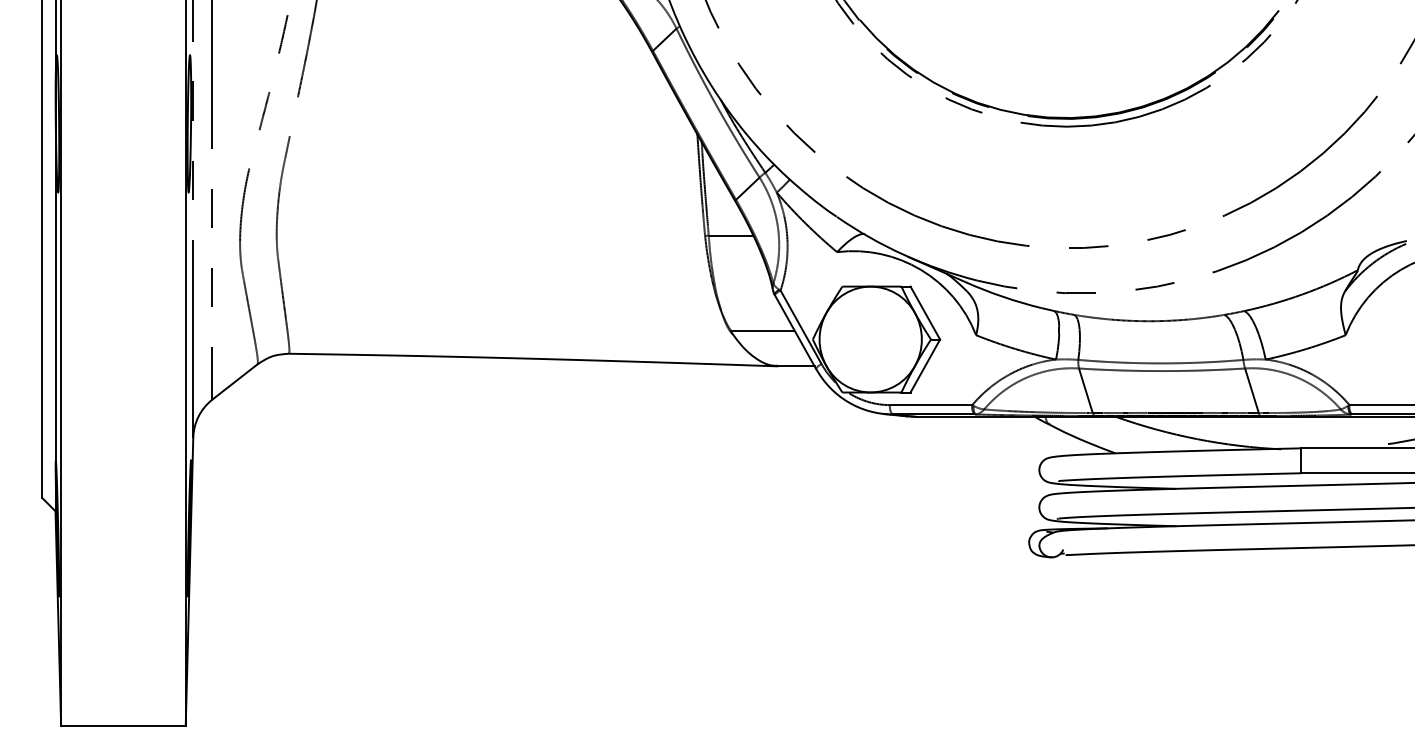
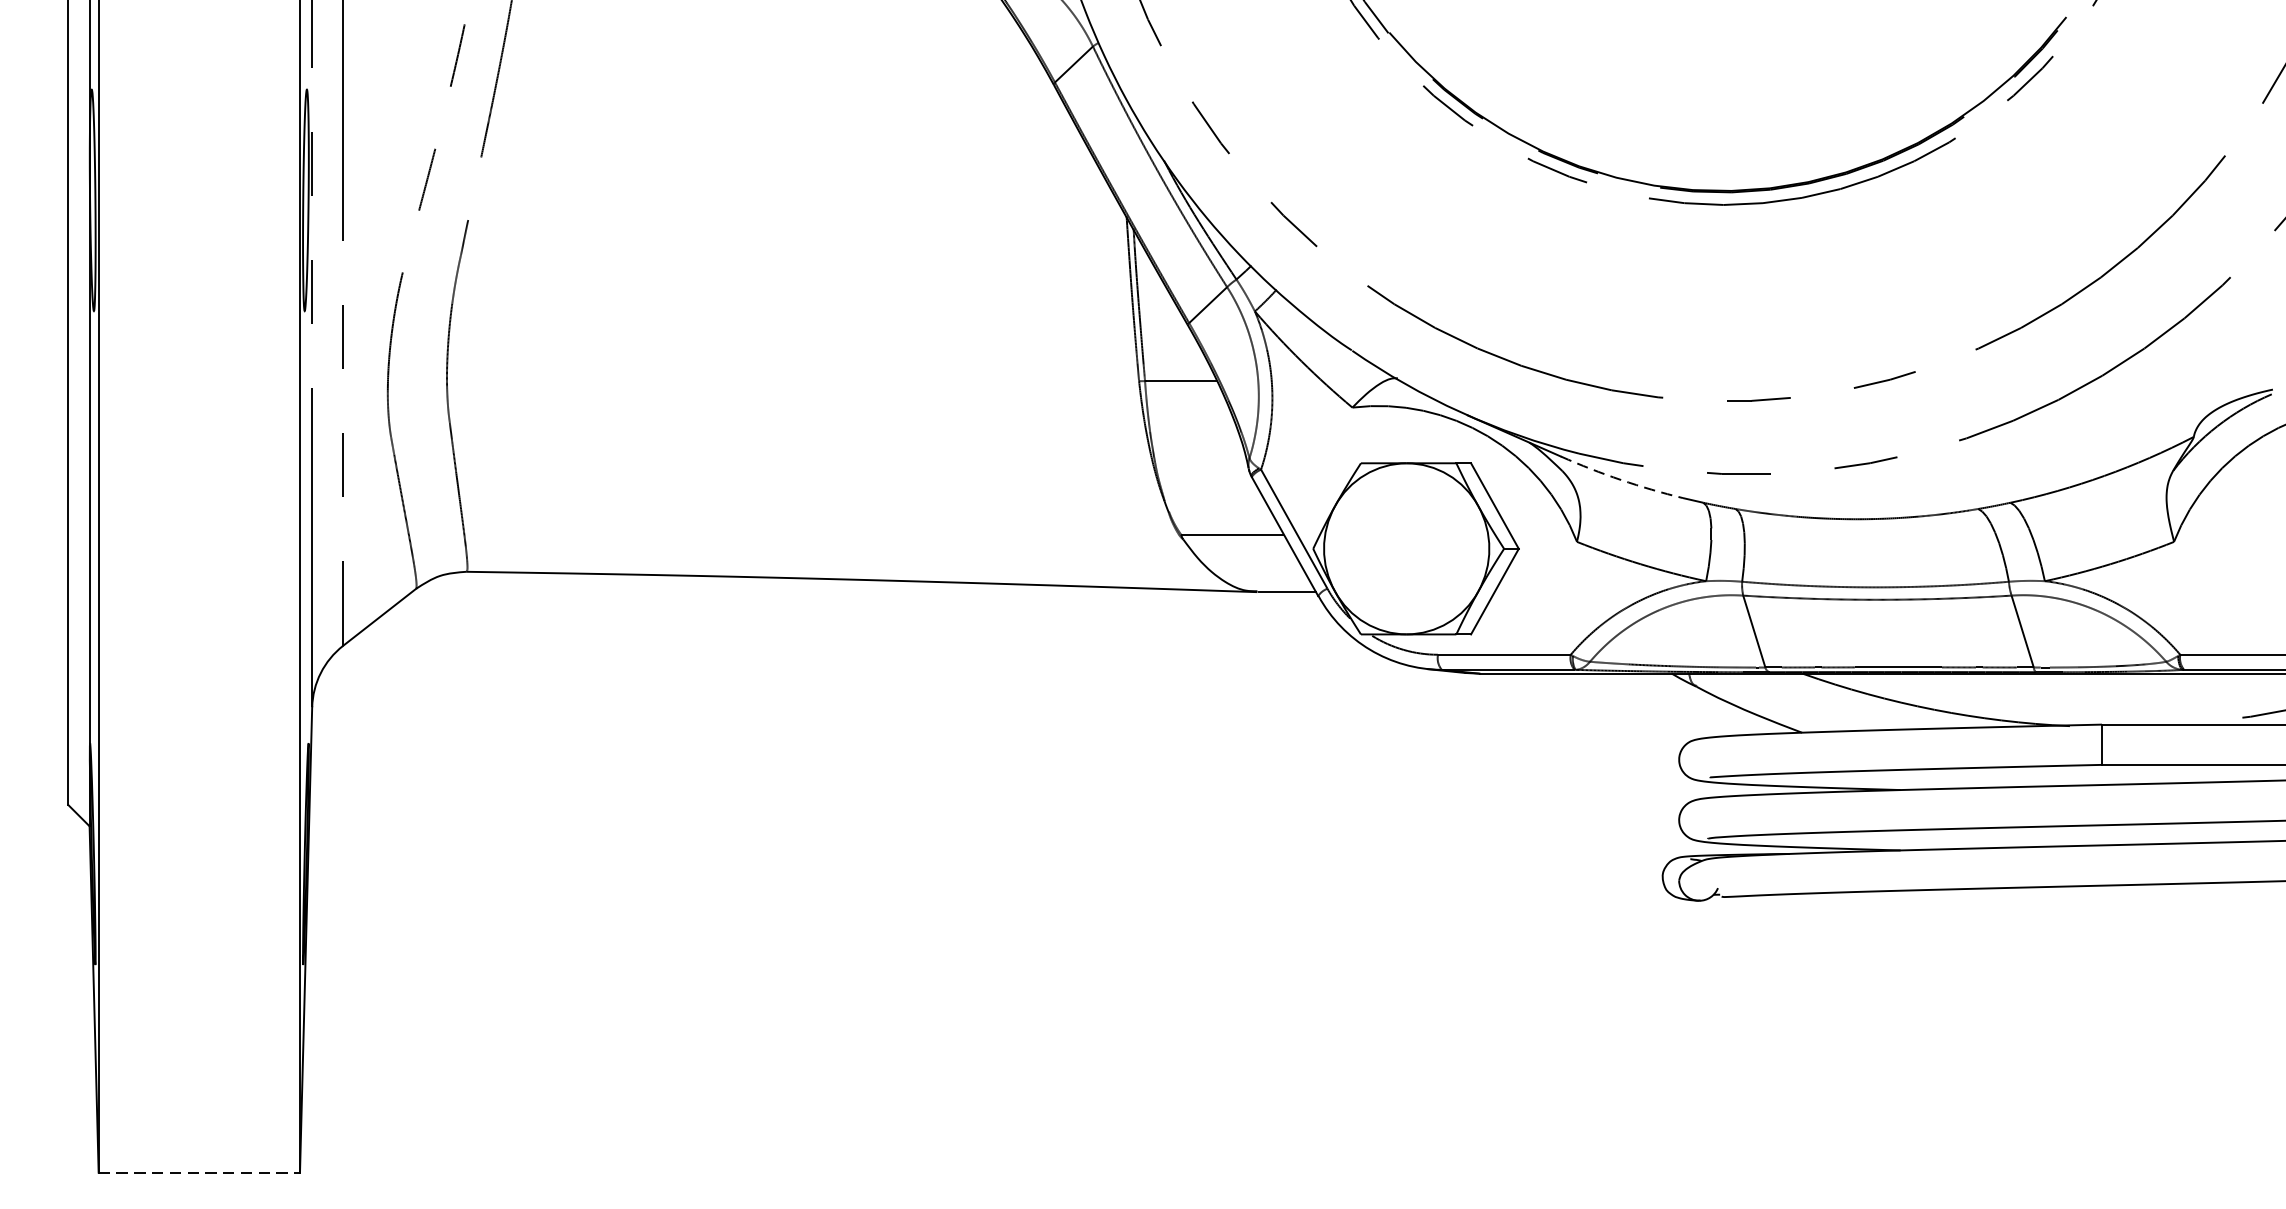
arc: (1003, 296) -> (1621, 479), solid -> dashed
line: (123, 725) -> (199, 1172), solid -> dashed

